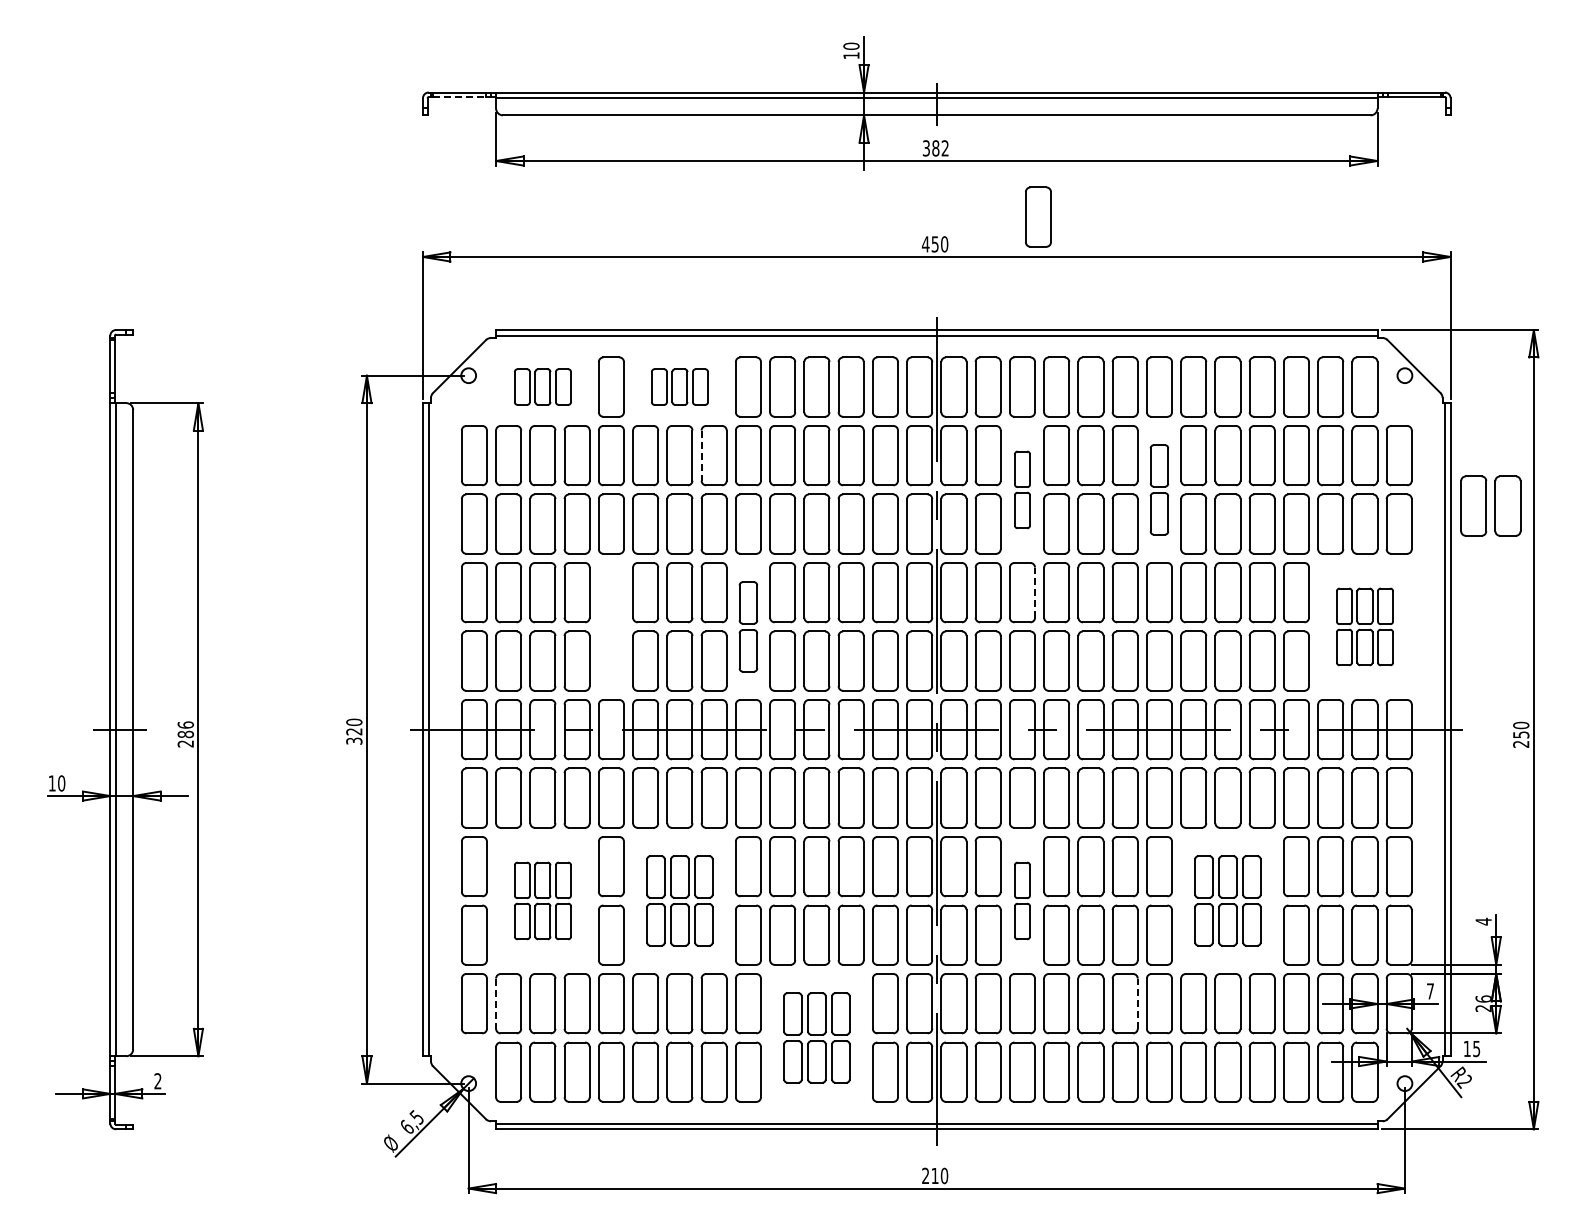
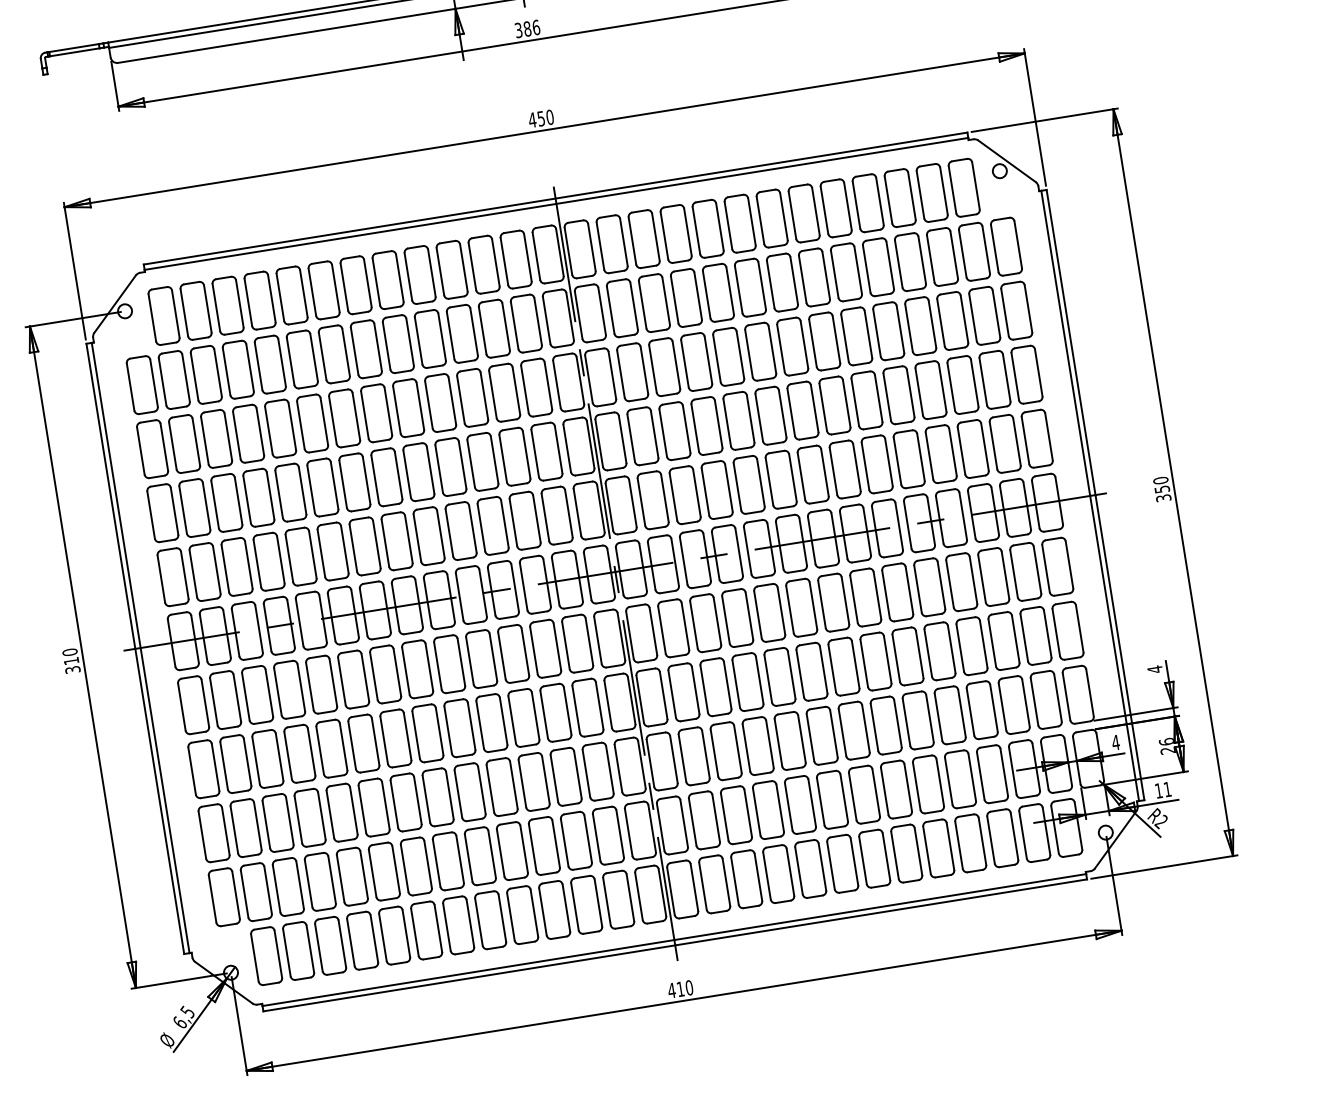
line: (459, 97) -> (74, 52), dashed -> solid
text: (944, 148) -> (535, 27), 382 -> 386
part: (1038, 216) -> (633, 77), removed
part: (542, 386) -> (195, 310), size x1.67
part: (679, 386) -> (323, 289), size x1.67
line: (701, 456) -> (354, 351), dashed -> solid
part: (1022, 489) -> (659, 334), size x1.67
part: (1159, 489) -> (787, 314), size x1.43
part: (1490, 505) -> (1099, 279), removed
line: (1035, 592) -> (687, 429), dashed -> solid
part: (611, 626) -> (296, 524), added
part: (748, 626) -> (424, 503), size x1.43
part: (1364, 626) -> (999, 411), size x1.67
text: (354, 731) -> (71, 660), 320 -> 310
text: (1521, 743) -> (1163, 497), 250 -> 350
part: (542, 900) -> (272, 790), size x1.67
part: (679, 900) -> (400, 770), size x1.43
part: (1022, 900) -> (721, 718), size x1.67
part: (1227, 900) -> (912, 688), size x1.43
text: (1430, 991) -> (1115, 742), 7 -> 4
line: (1137, 1003) -> (843, 797), dashed -> solid
line: (496, 1004) -> (245, 894), dashed -> solid
part: (816, 1037) -> (549, 877), size x1.43
text: (1476, 1049) -> (1167, 790), 15 -> 11
text: (925, 1175) -> (671, 990), 210 -> 410

